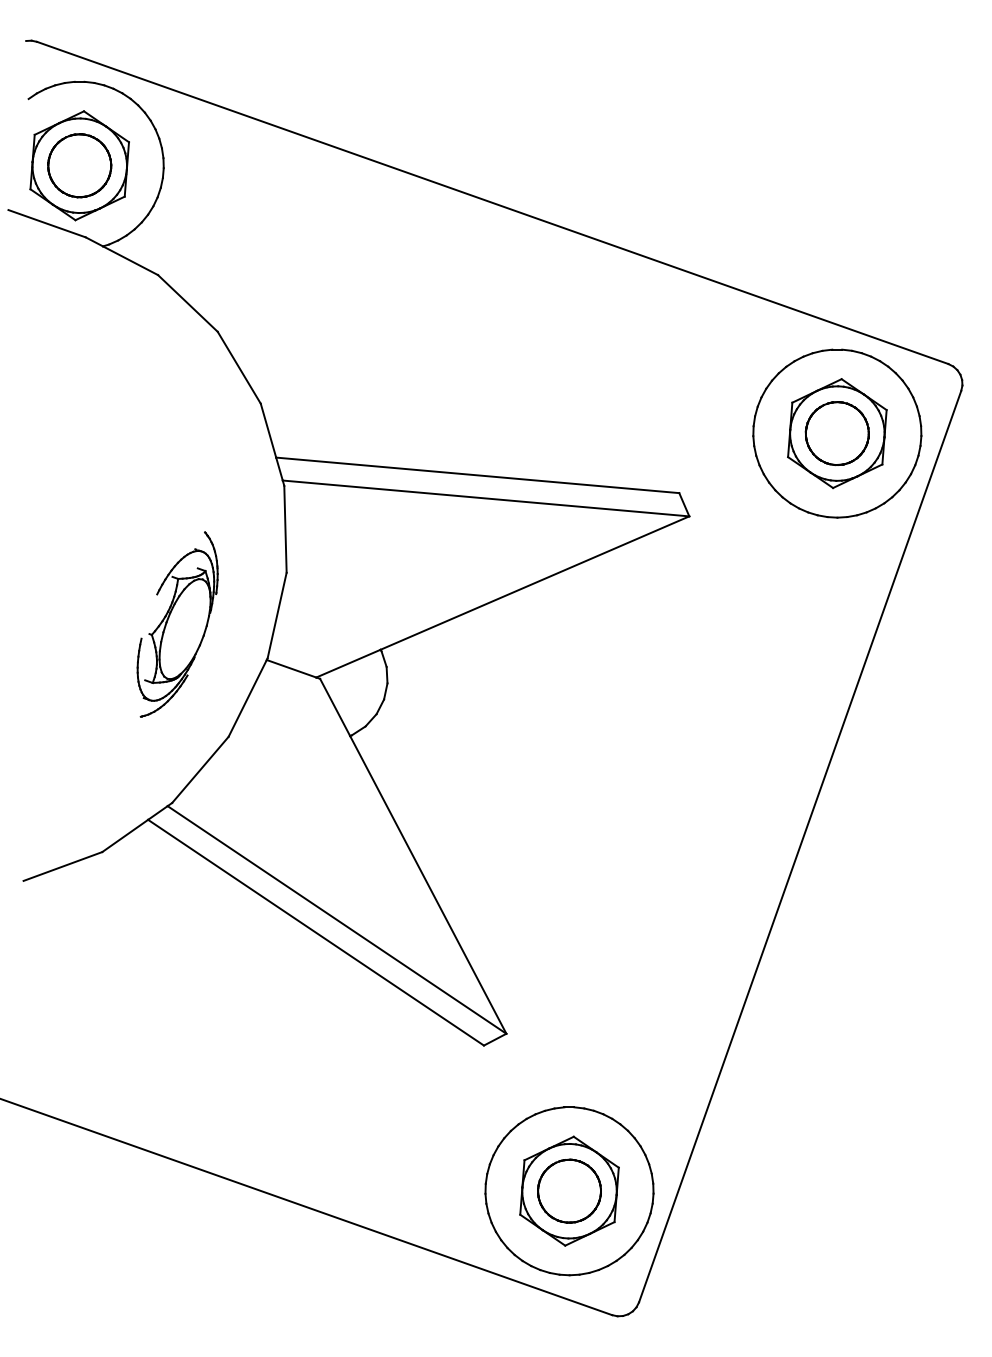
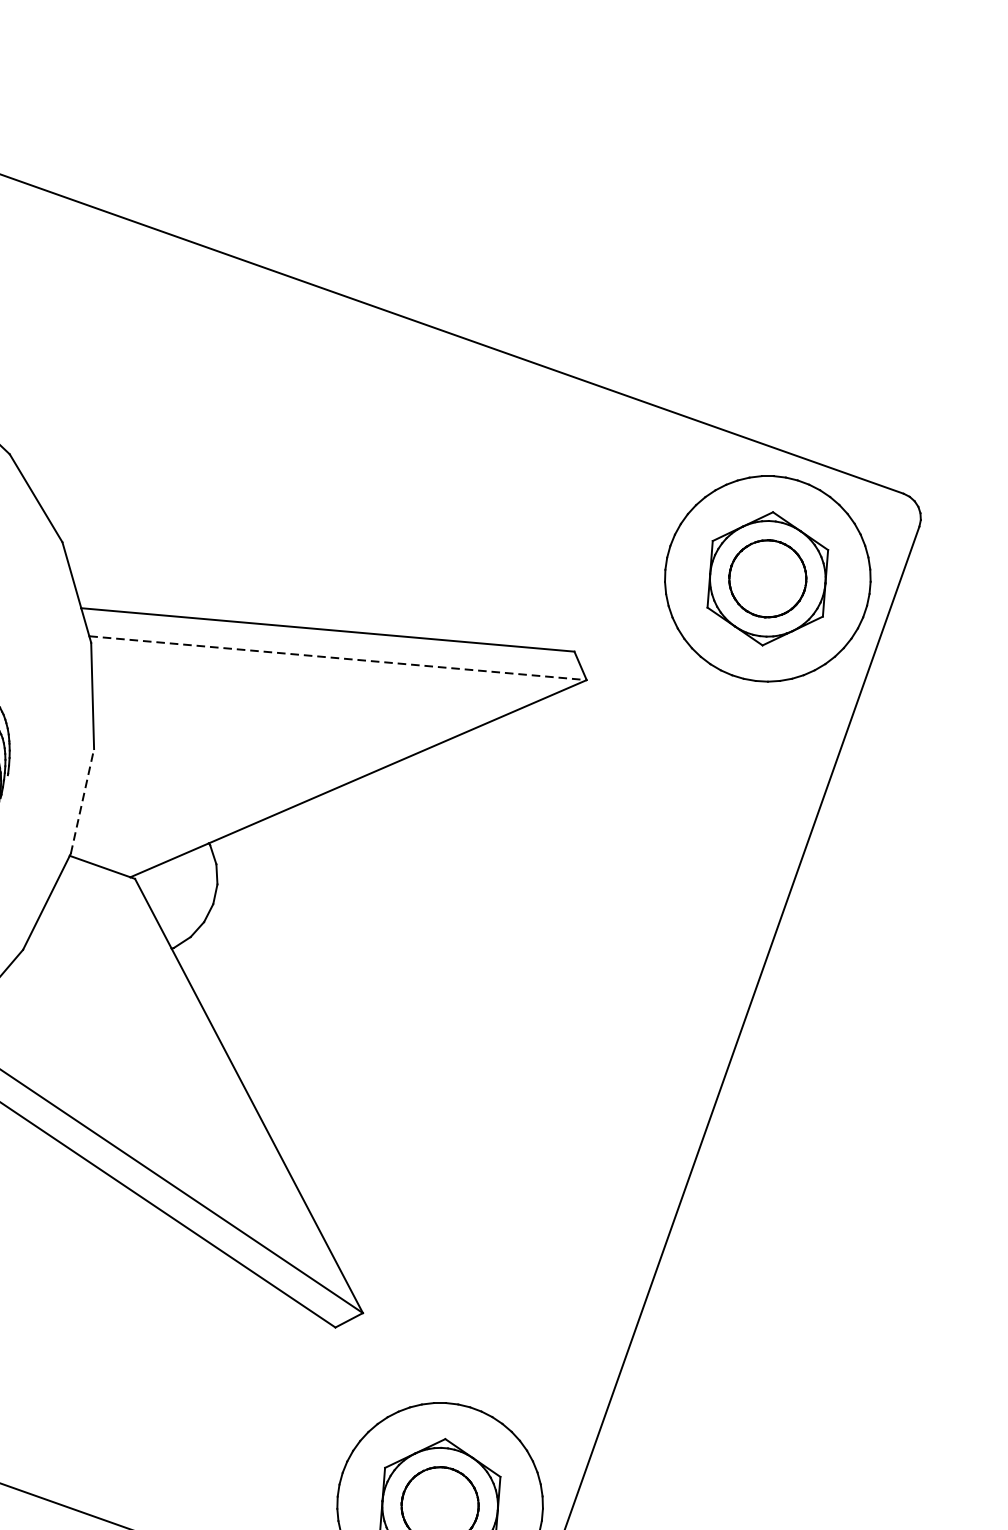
line: (486, 498) -> (338, 658), solid -> dashed
line: (277, 615) -> (82, 801), solid -> dashed

